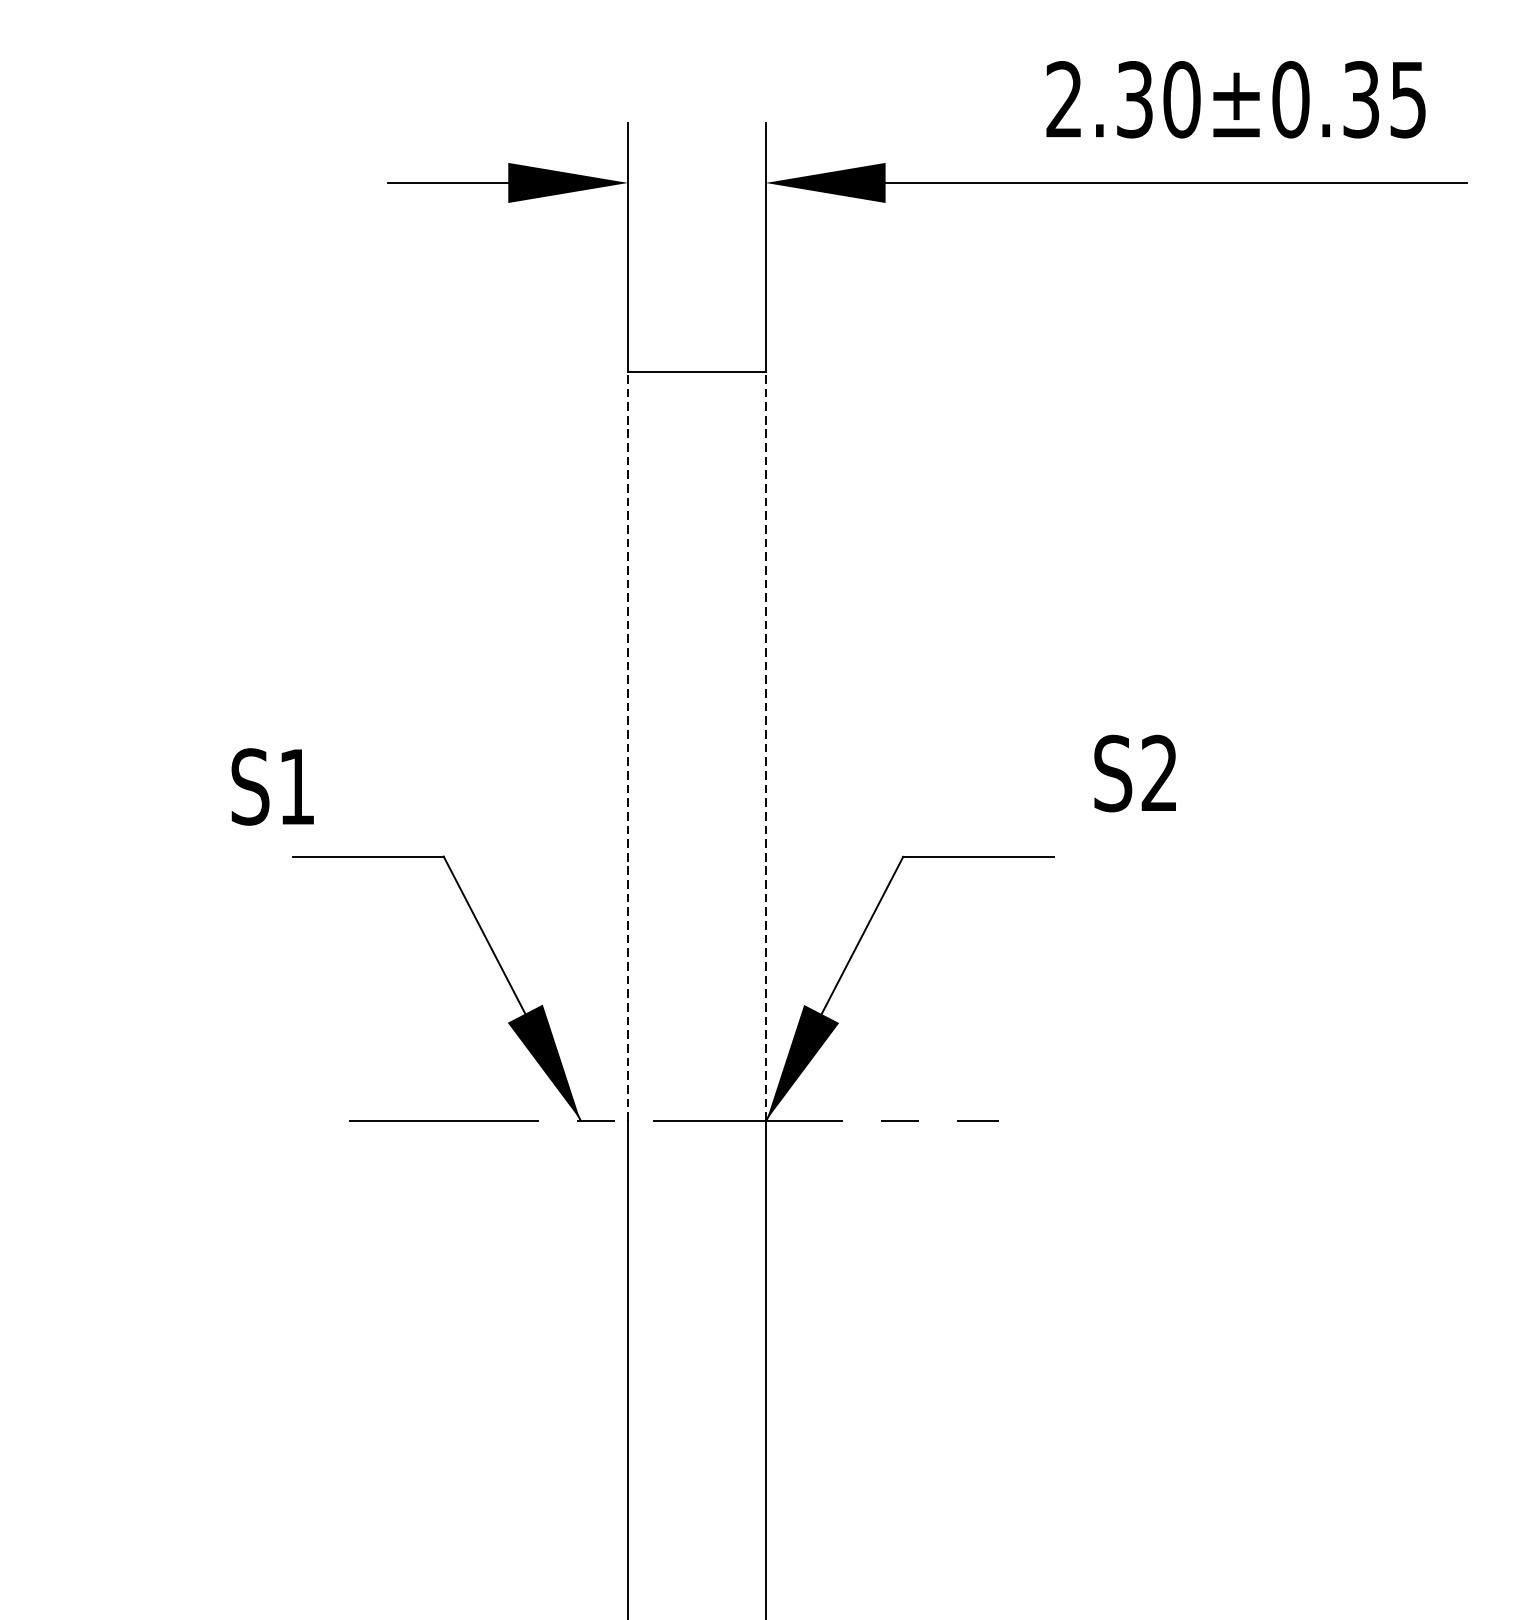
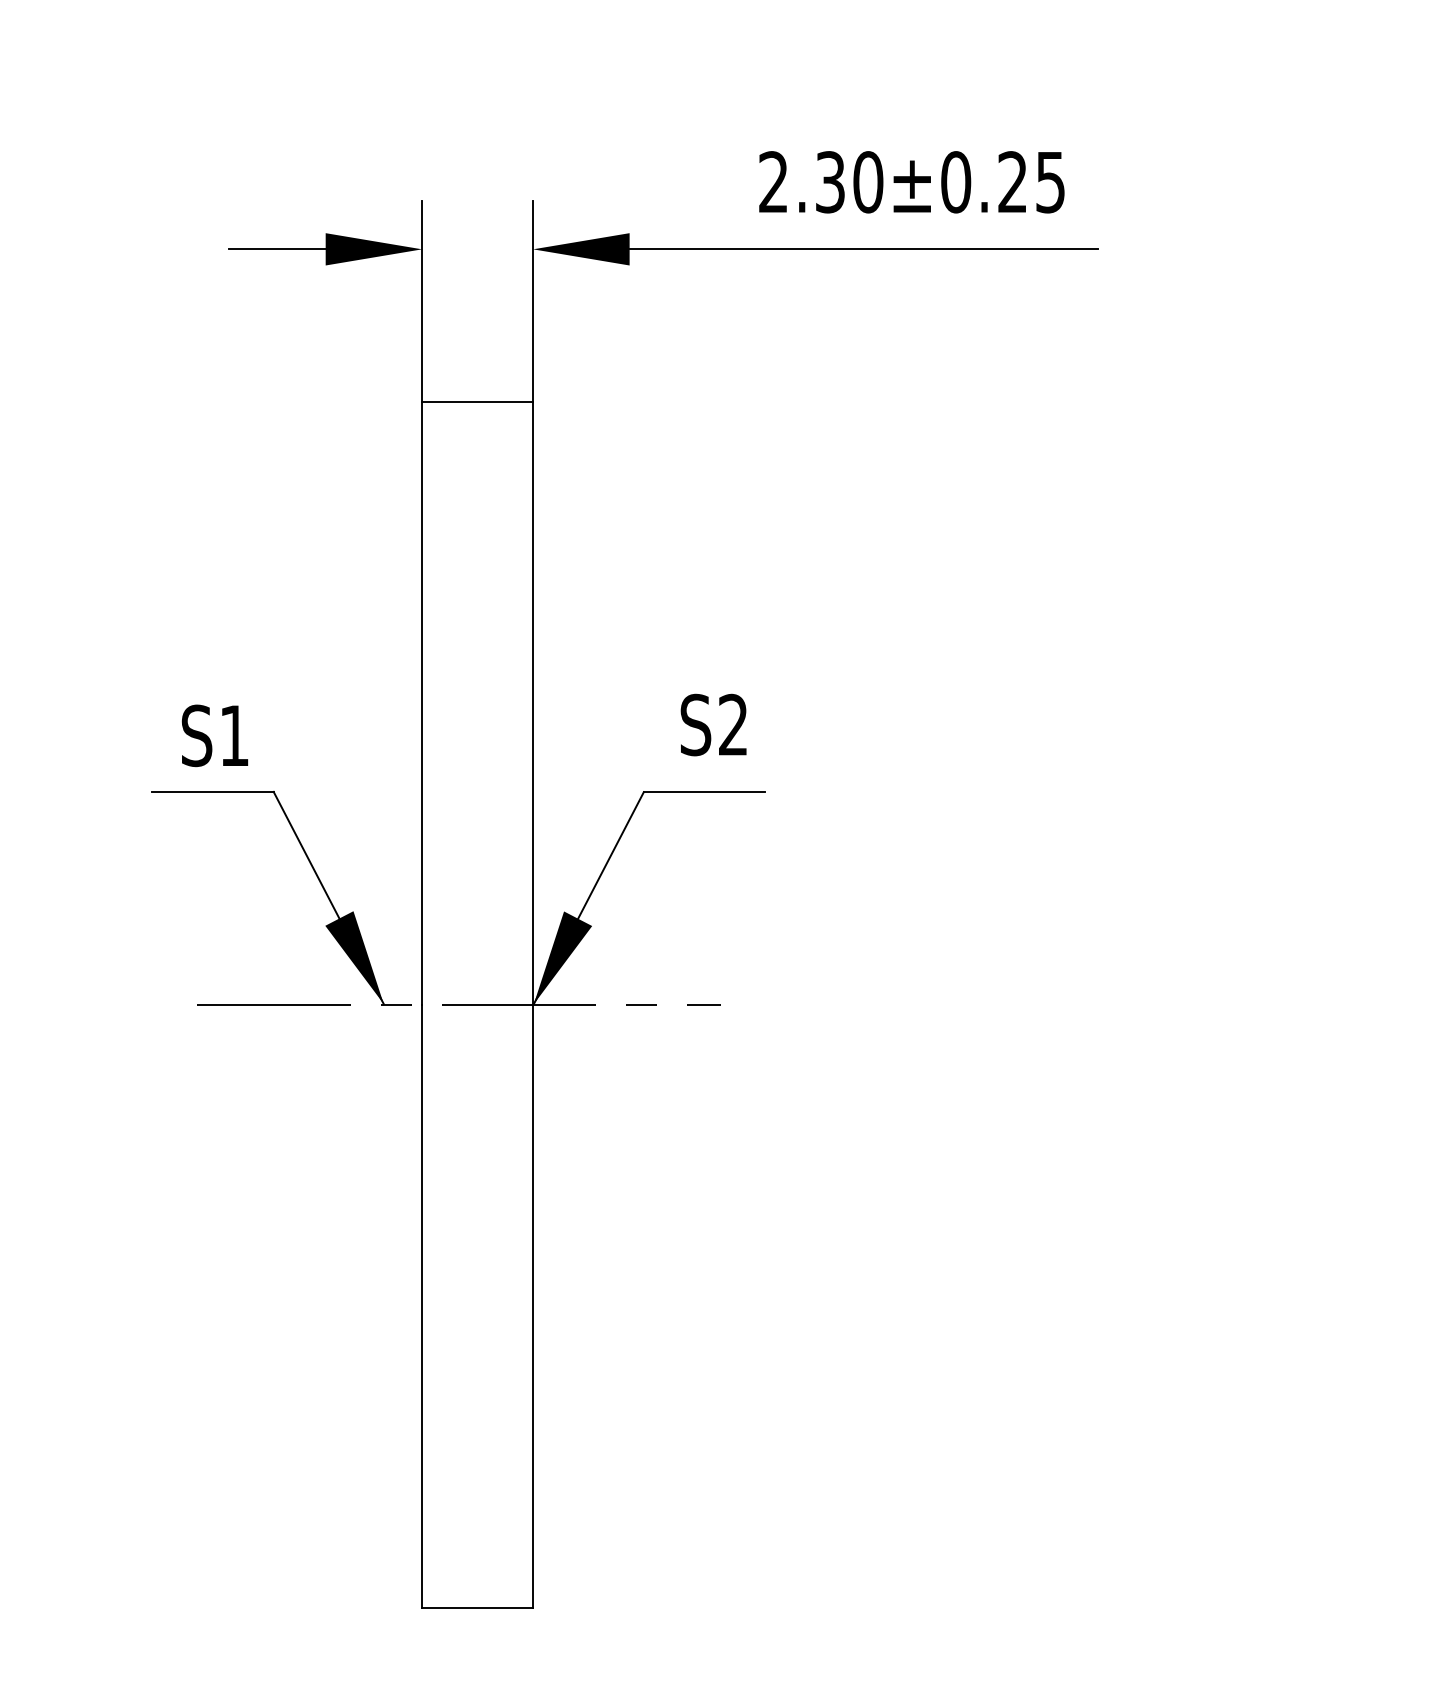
text: (1360, 99) -> (1012, 182), 2.30±0.35 -> 2.30±0.25
line: (628, 746) -> (422, 703), dashed -> solid
line: (766, 746) -> (533, 703), dashed -> solid
text: (1134, 772) -> (713, 724), moved
text: (272, 786) -> (214, 735), moved

